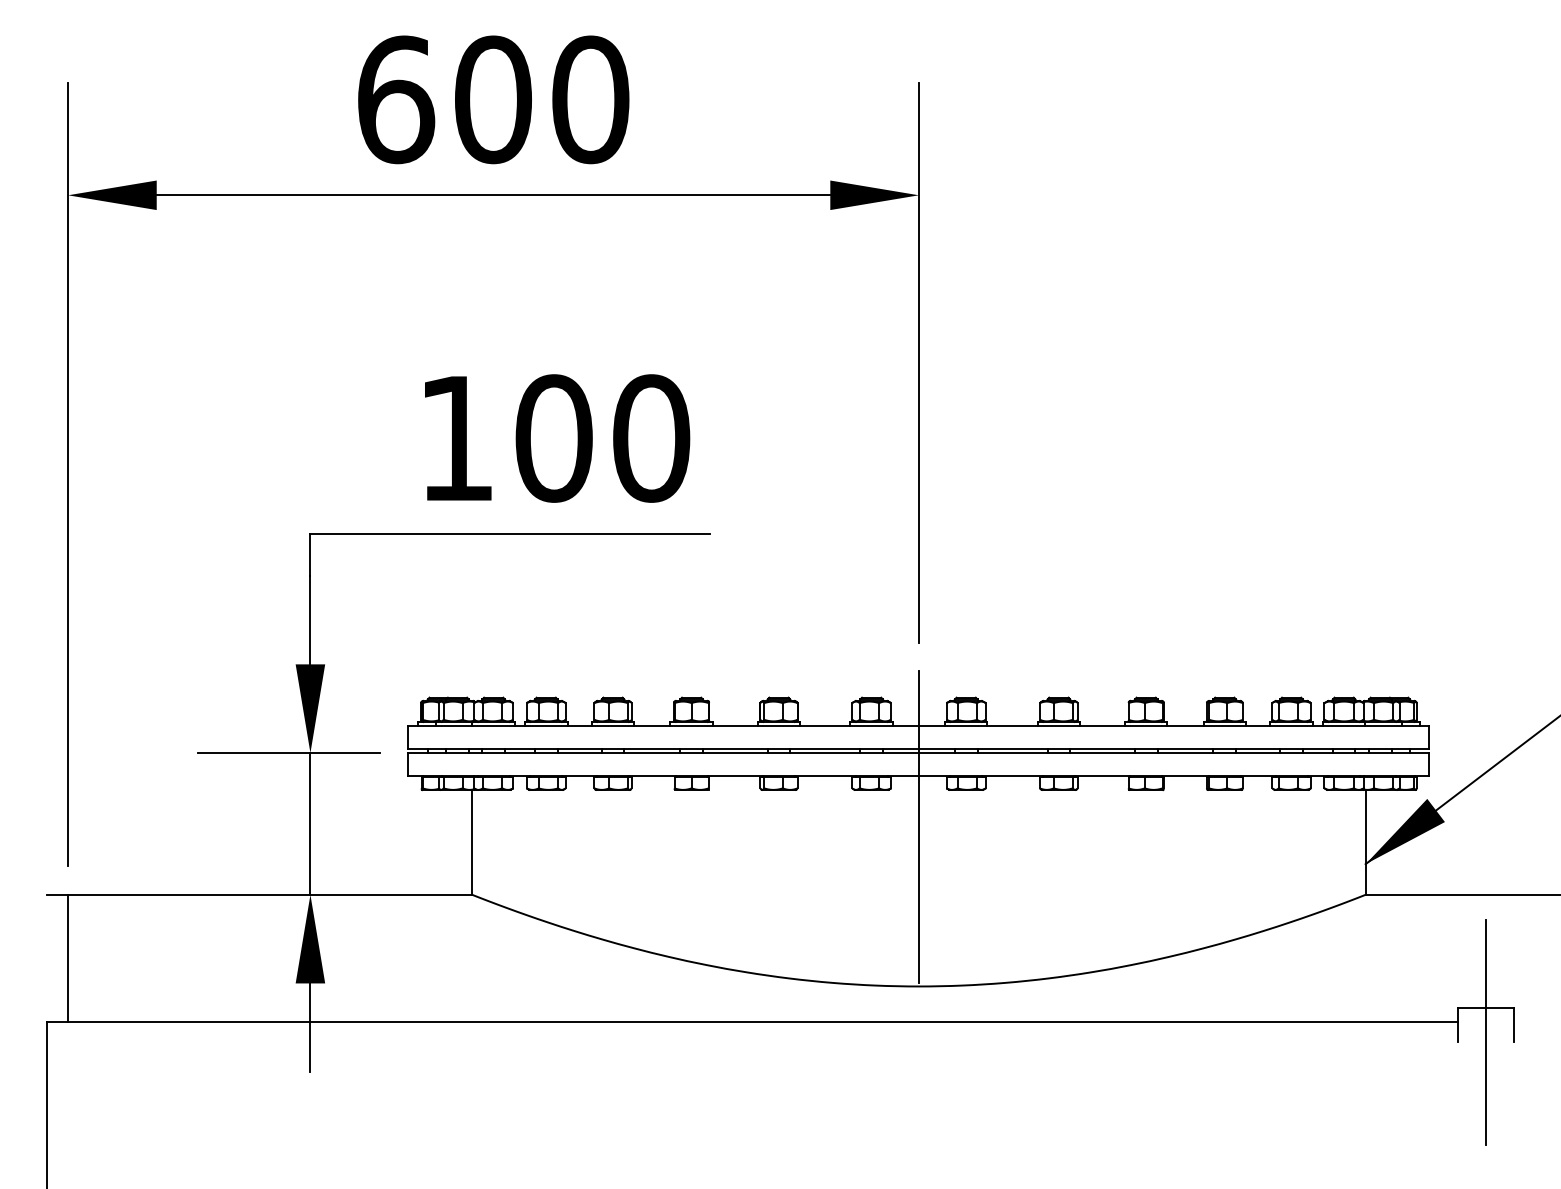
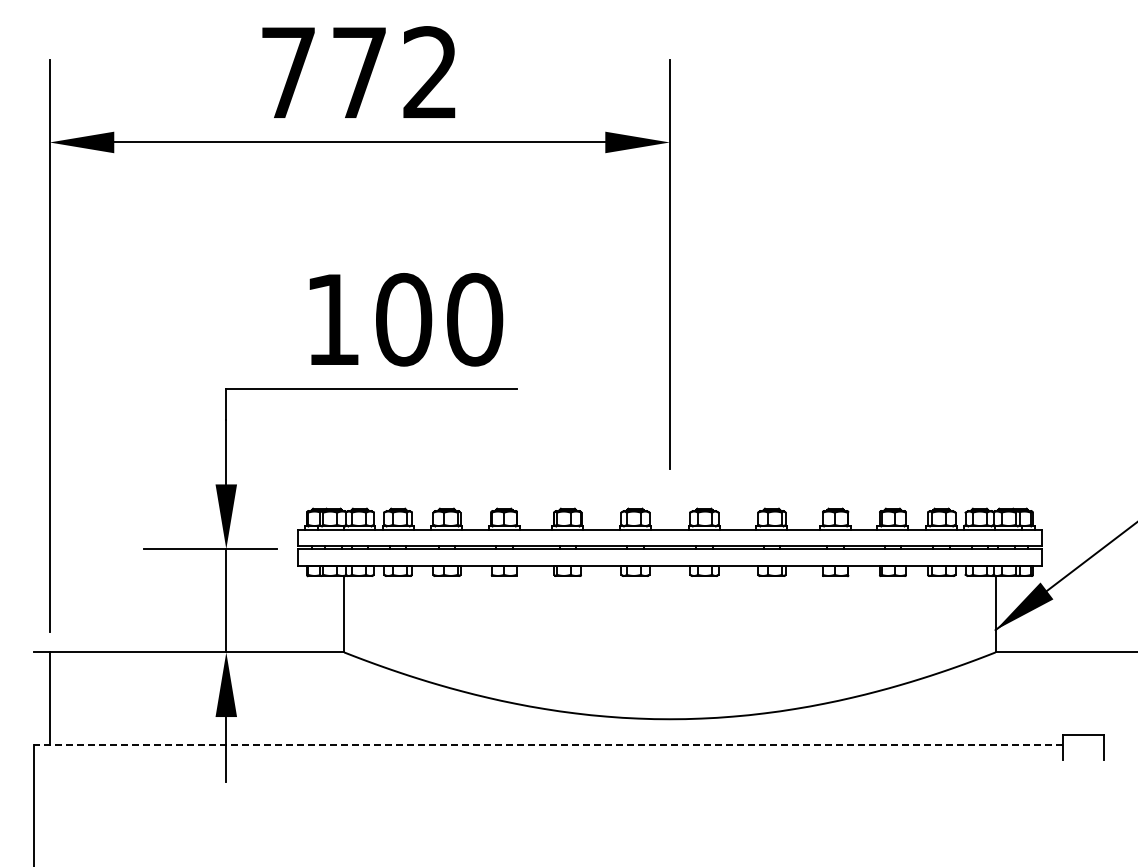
text: (493, 99) -> (359, 72), 600 -> 772
line: (918, 827) -> (669, 603), removed
line: (752, 1022) -> (548, 745), solid -> dashed
line: (1486, 1032) -> (1083, 752), removed

